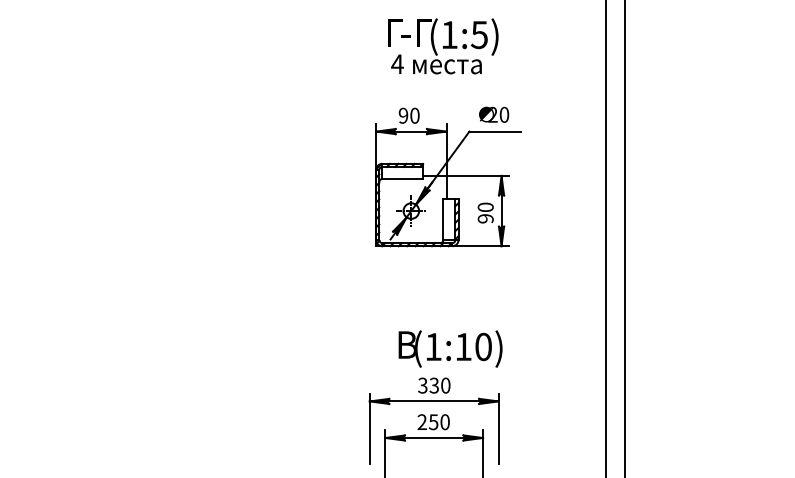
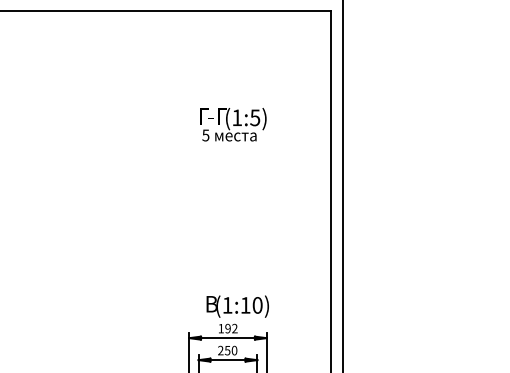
text: (396, 64) -> (205, 135), 4 -> 5
part: (448, 177) -> (236, 203), removed
text: (433, 385) -> (227, 328), 330 -> 192

